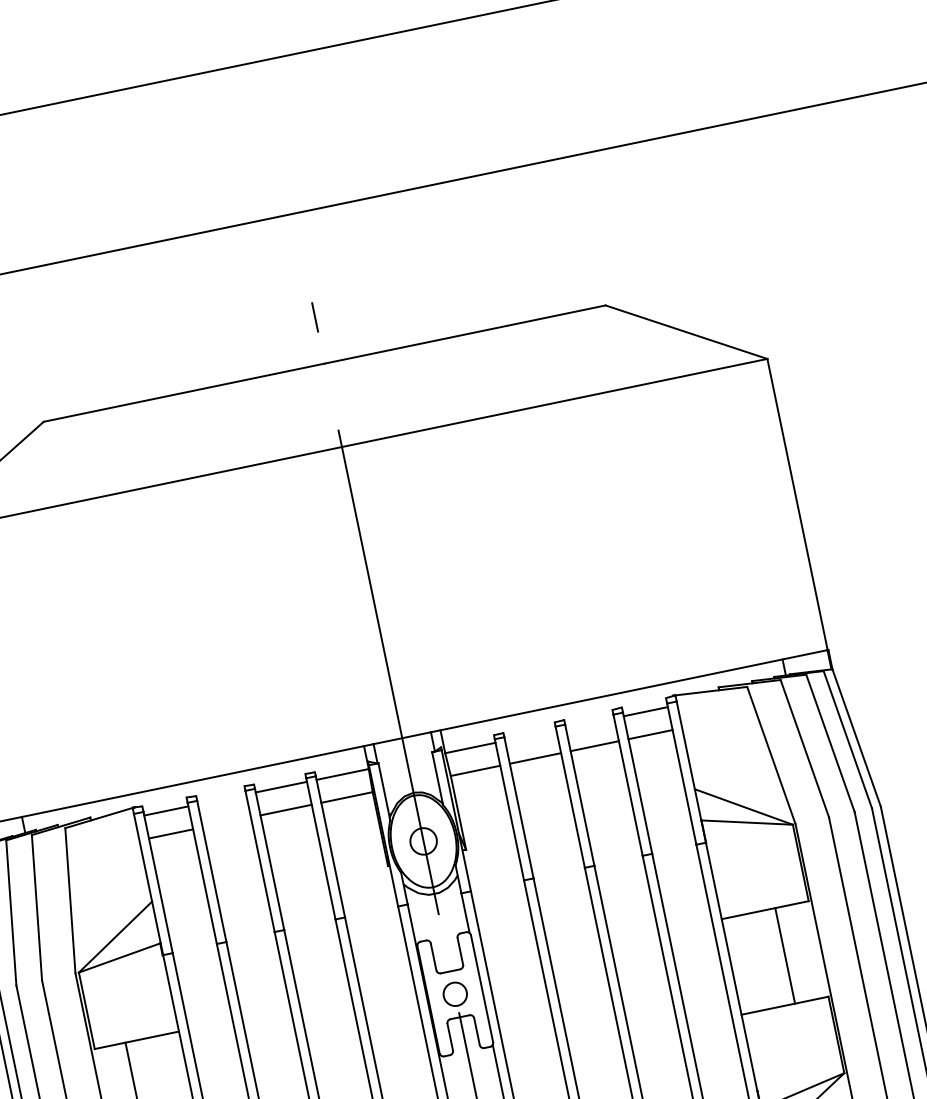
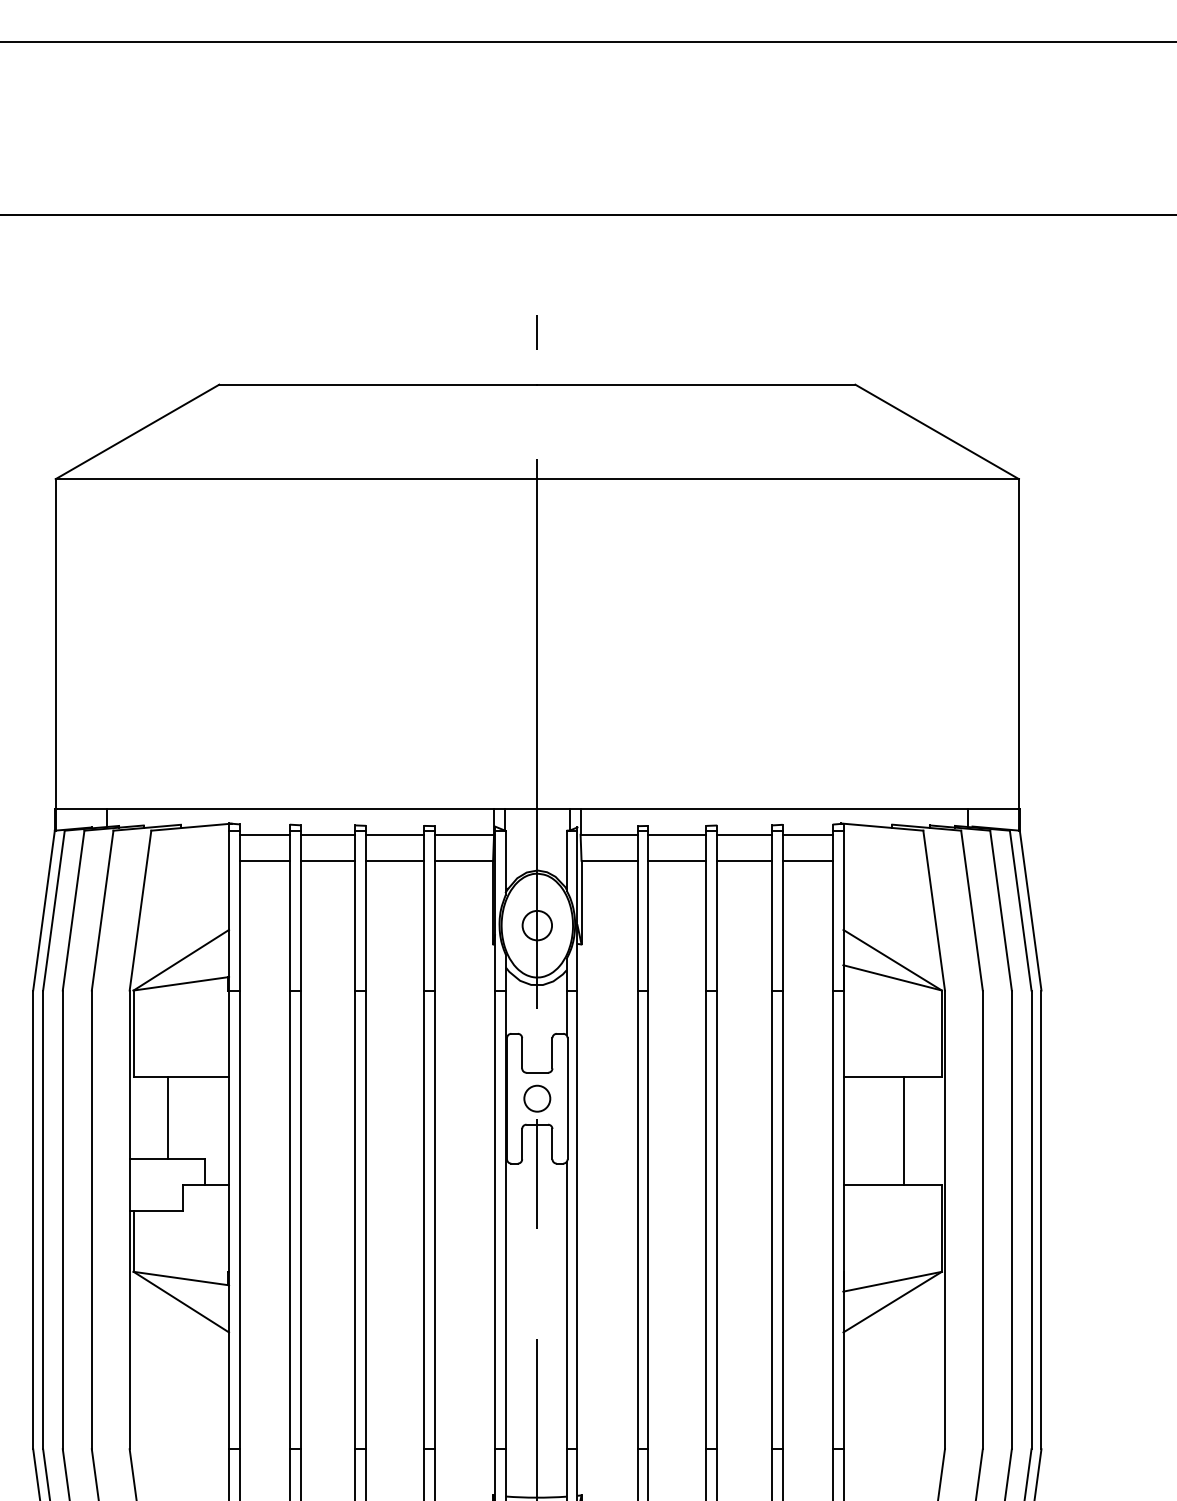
line: (589, 723) -> (744, 834), added
line: (530, 735) -> (677, 834), added
line: (221, 799) -> (327, 834), added
line: (226, 822) -> (327, 860), added

